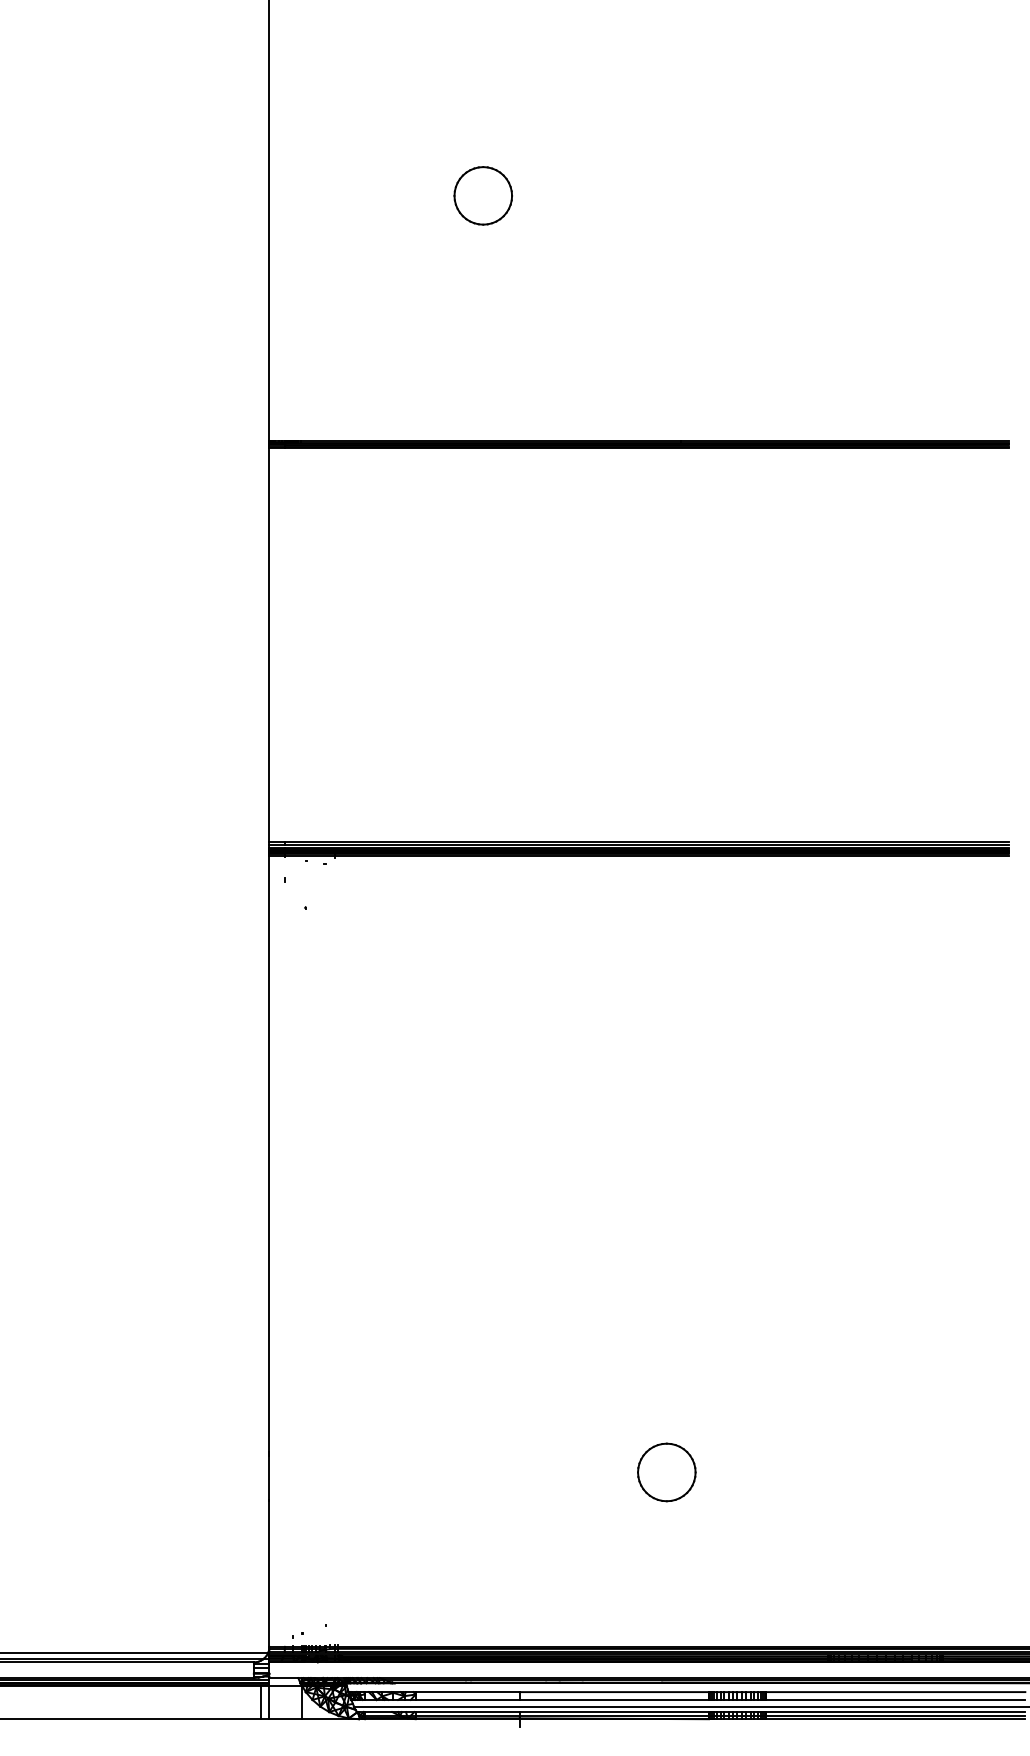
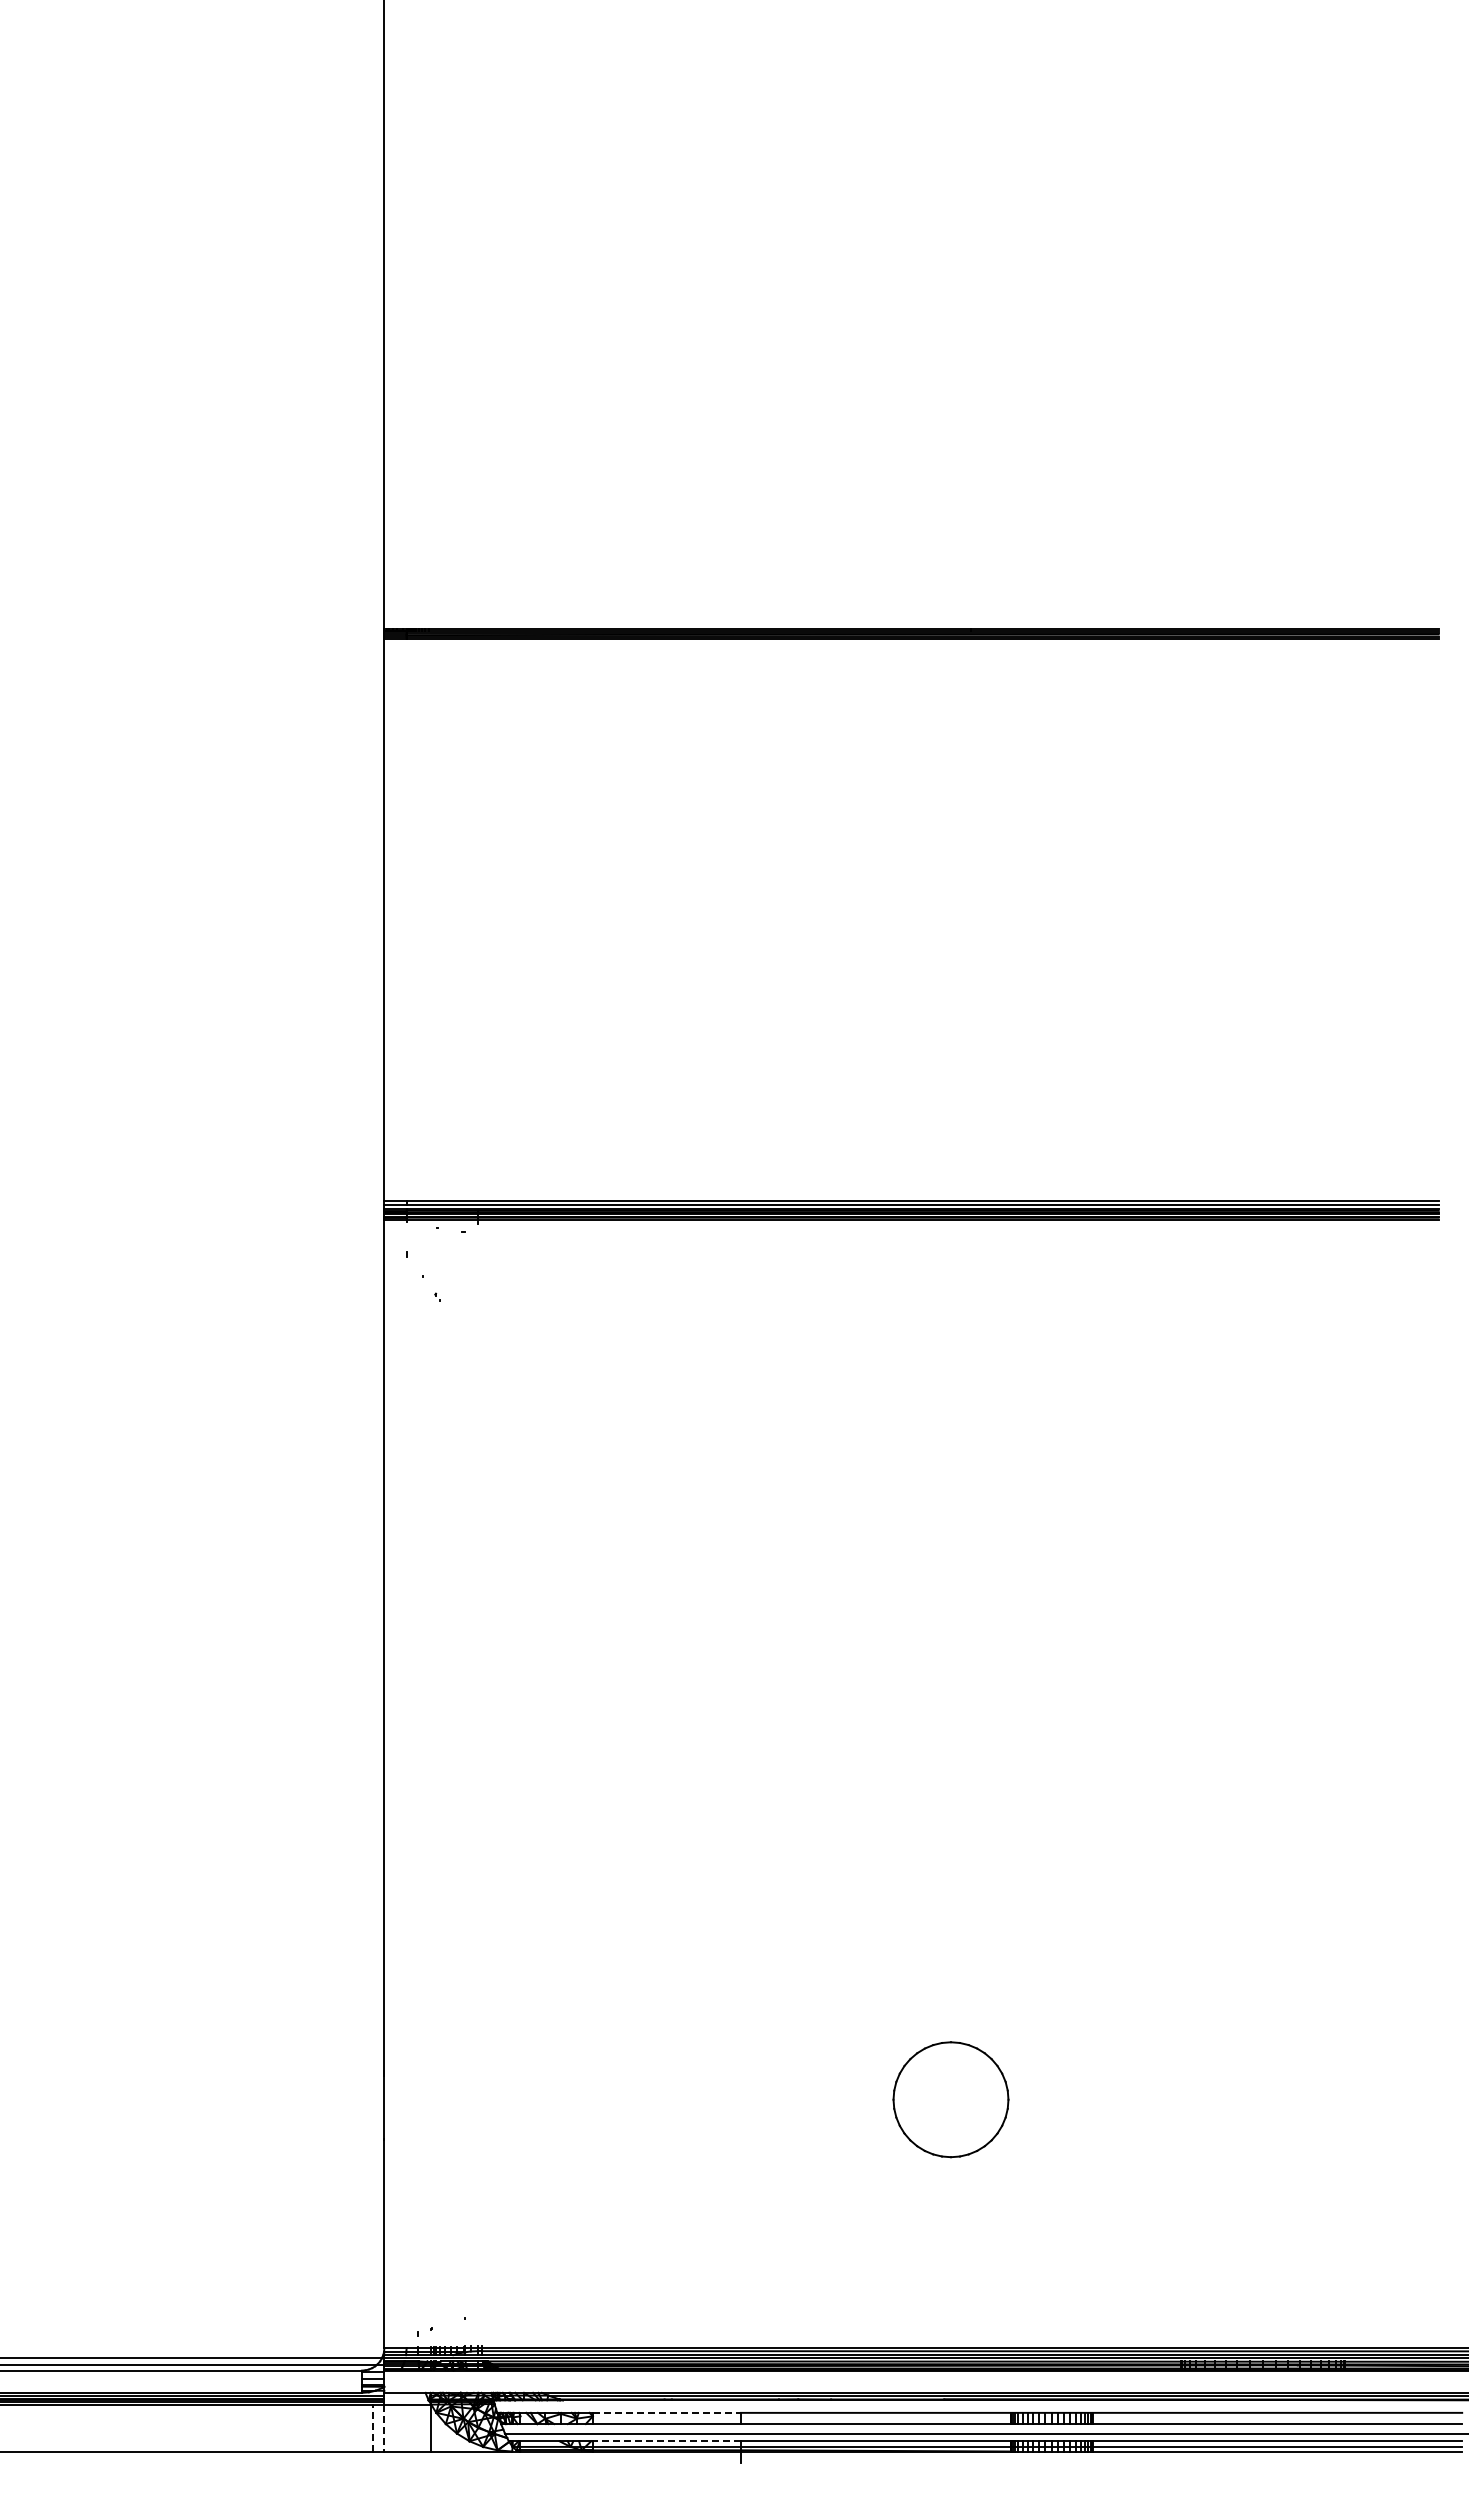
part: (483, 195) -> (689, 279), removed
part: (666, 1472) -> (950, 2099), size x1.4
line: (468, 1691) -> (667, 2412), solid -> dashed
line: (261, 1702) -> (372, 2427), solid -> dashed
line: (269, 1703) -> (384, 2428), solid -> dashed
line: (467, 1712) -> (666, 2441), solid -> dashed

